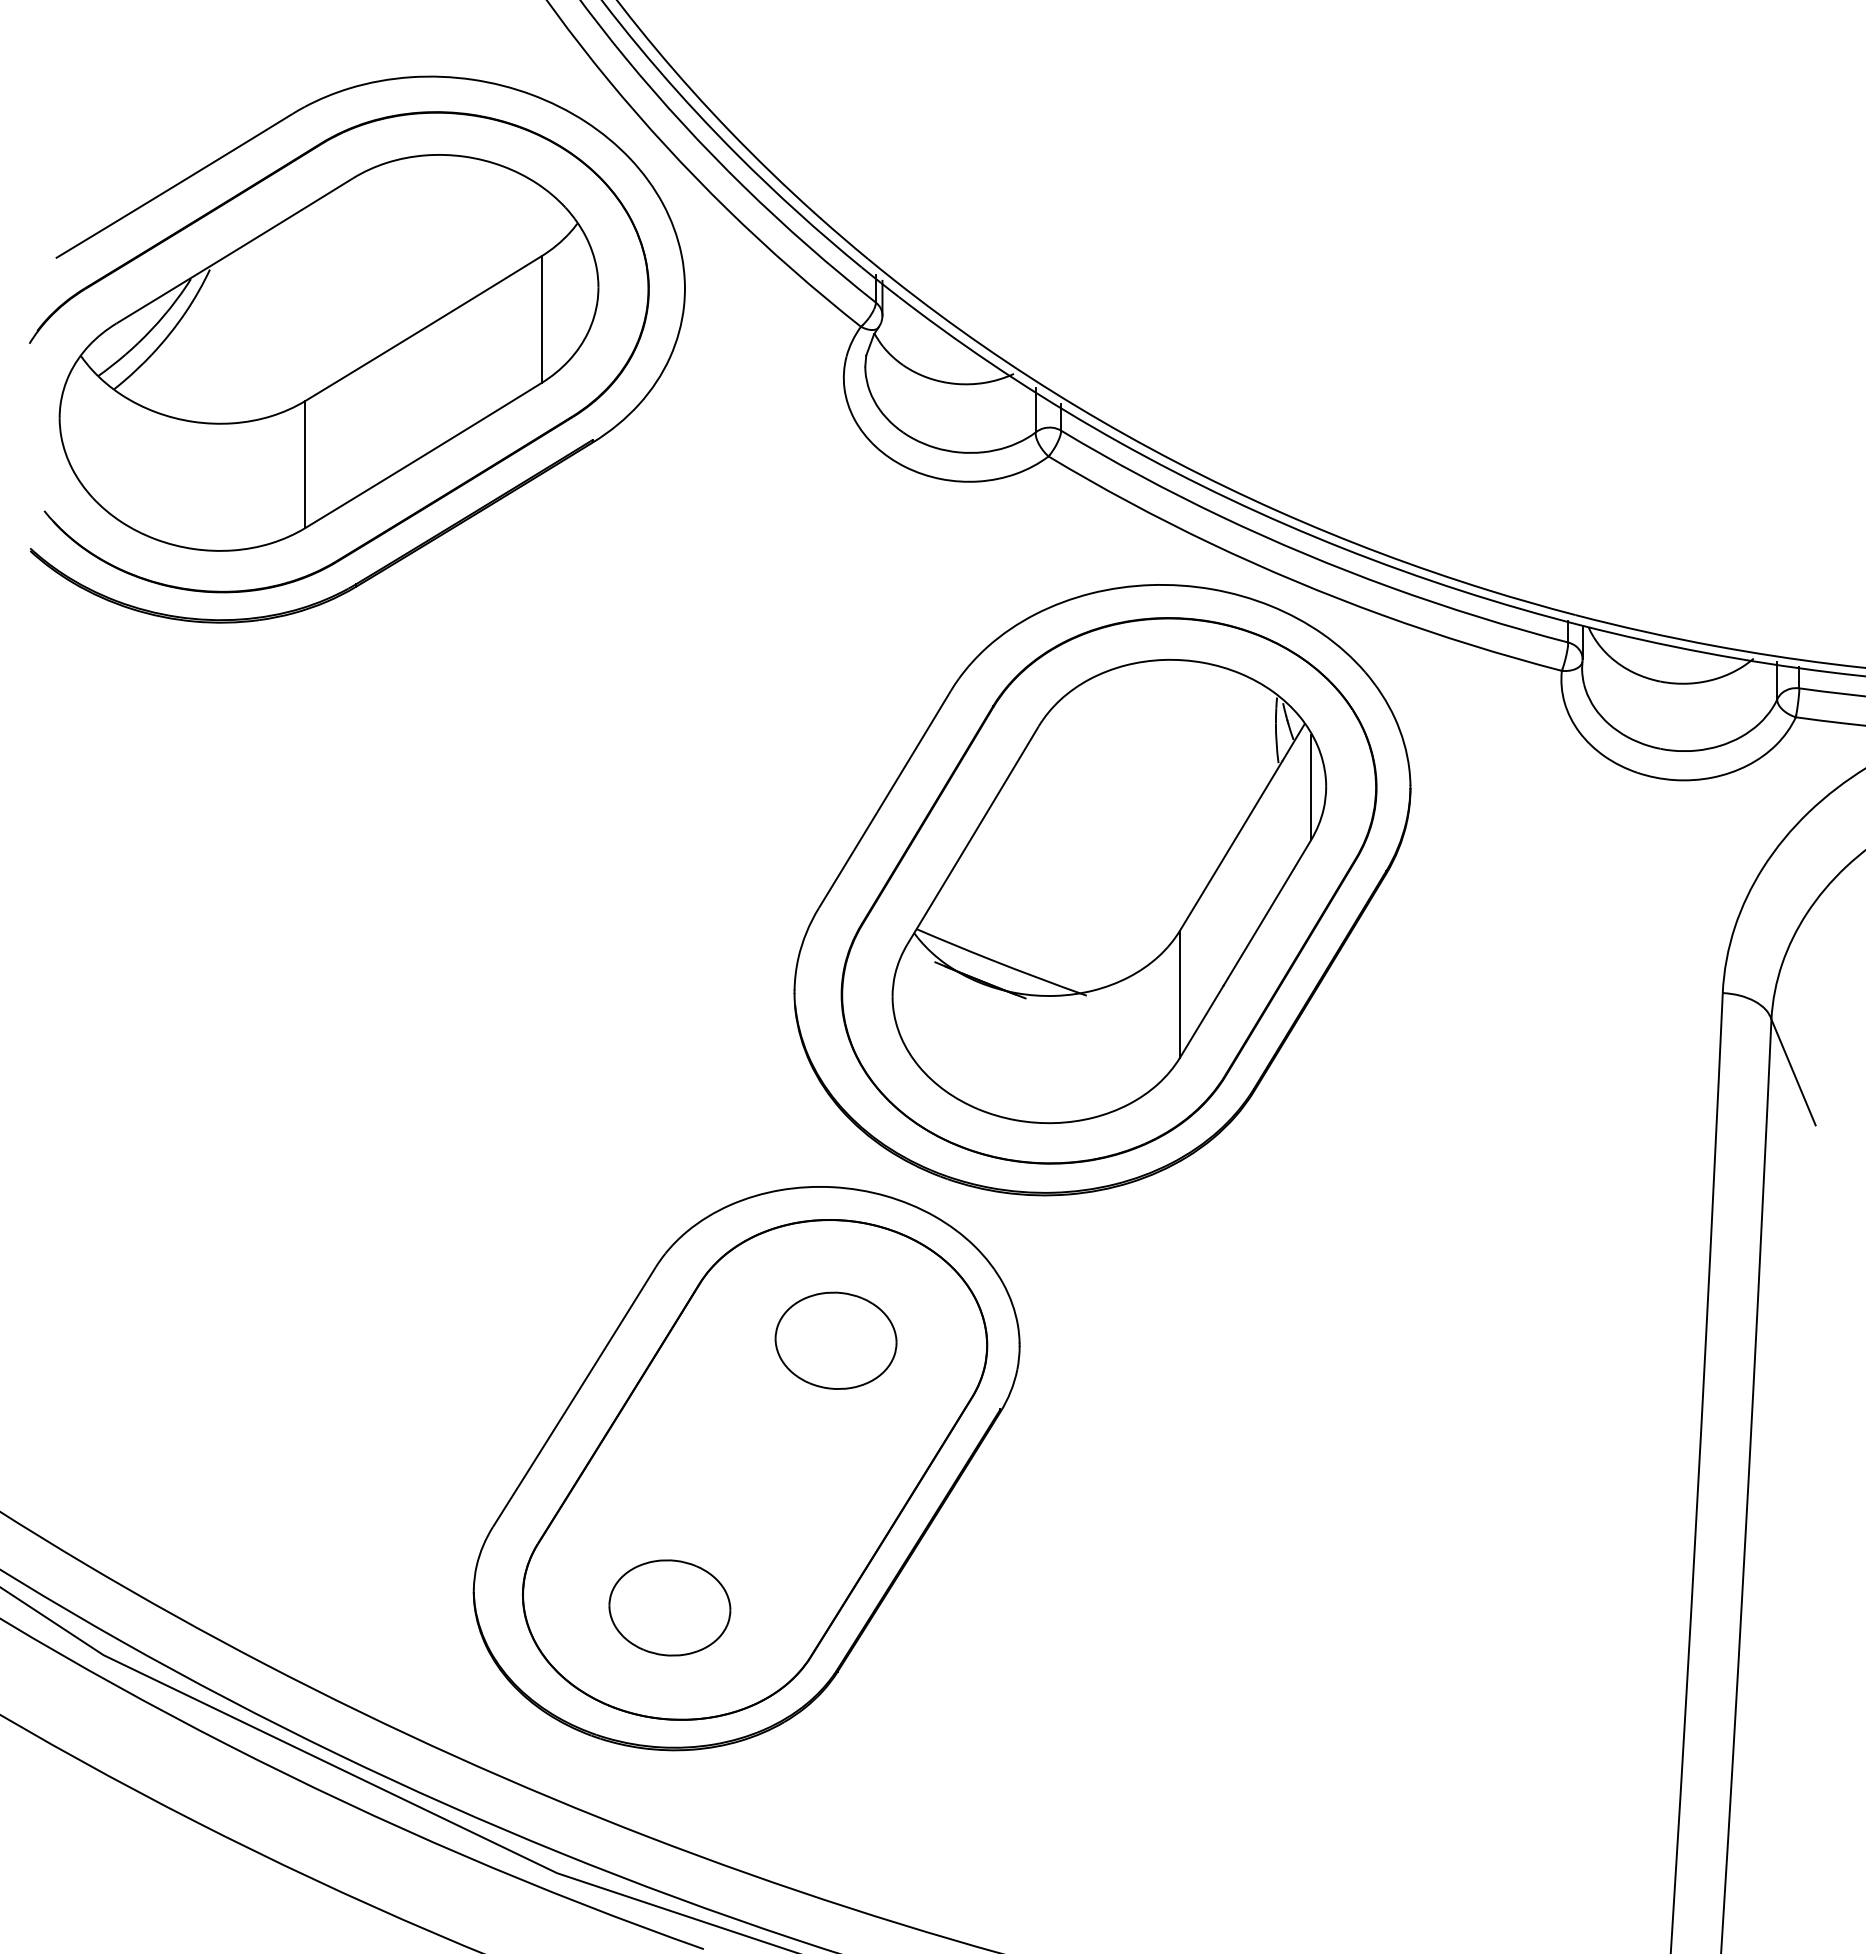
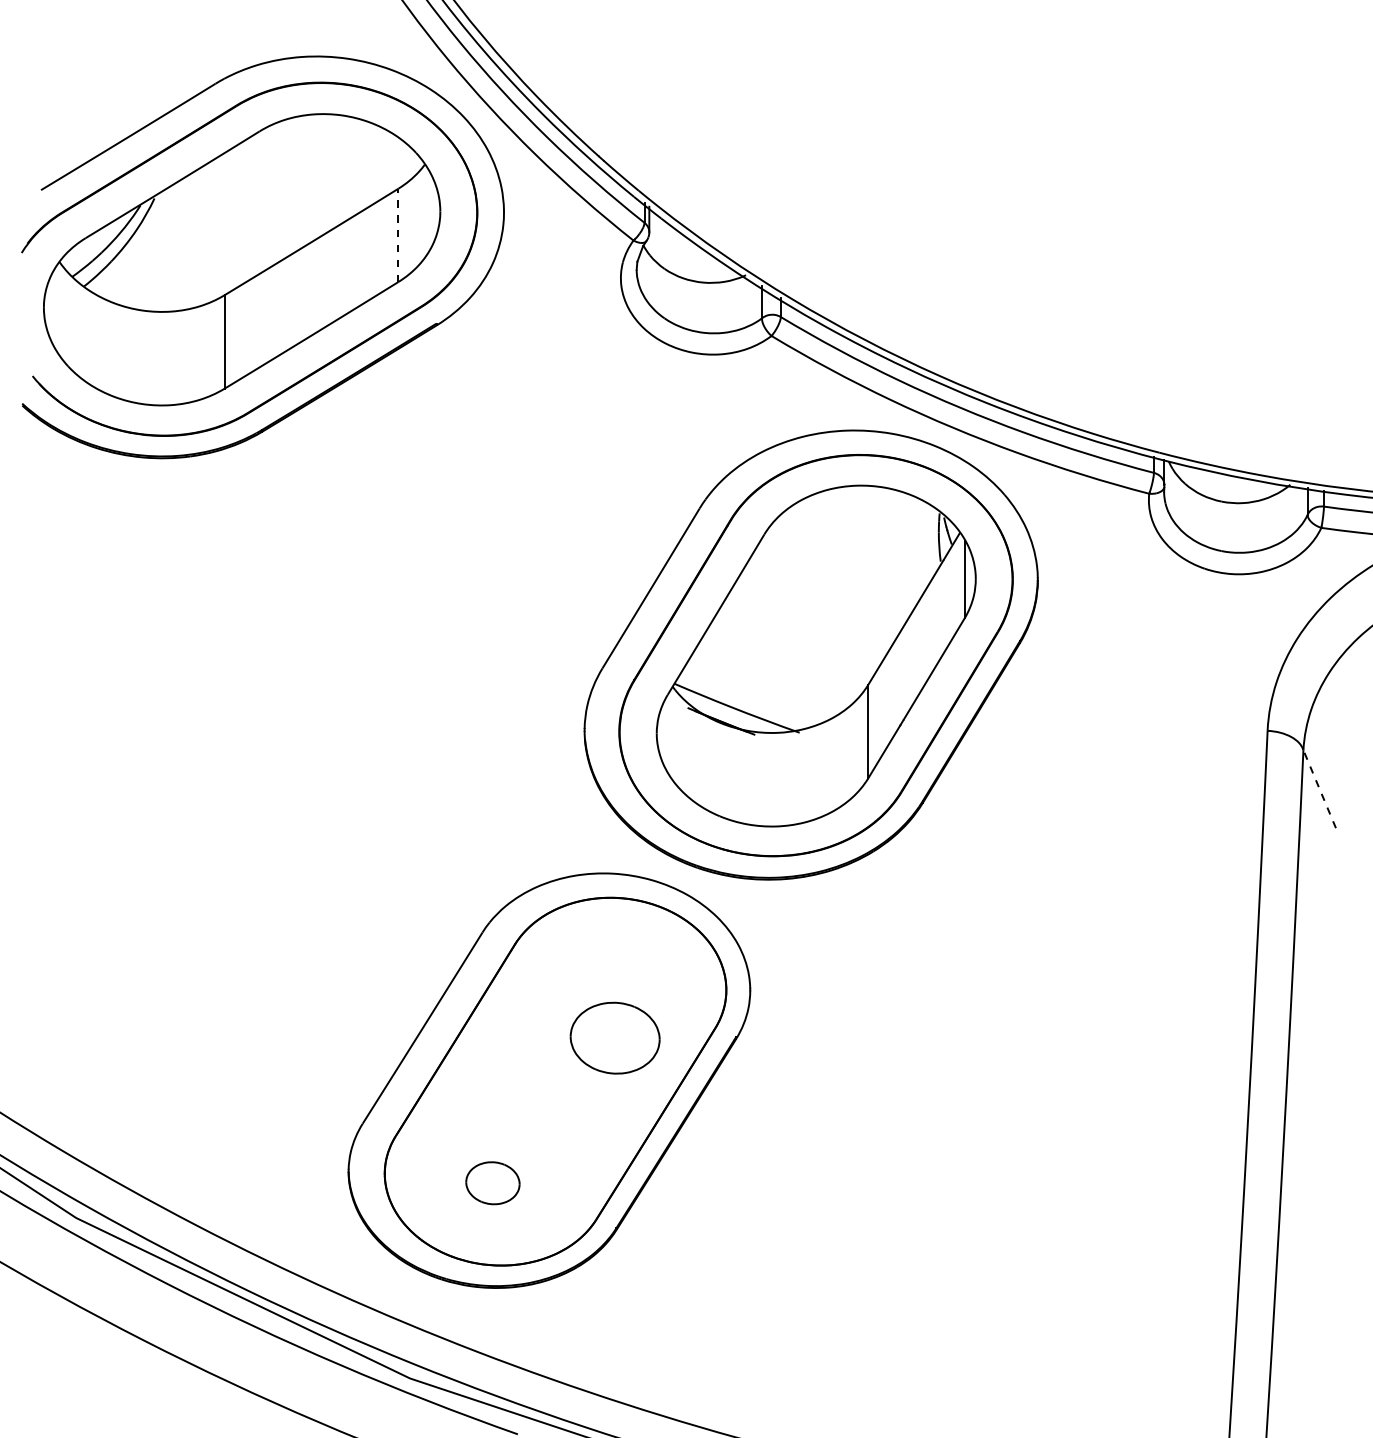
line: (541, 319) -> (398, 235), solid -> dashed
line: (1793, 1071) -> (1319, 788), solid -> dashed
part: (835, 1340) -> (614, 1037), moved
part: (669, 1607) -> (492, 1182), size x0.6

